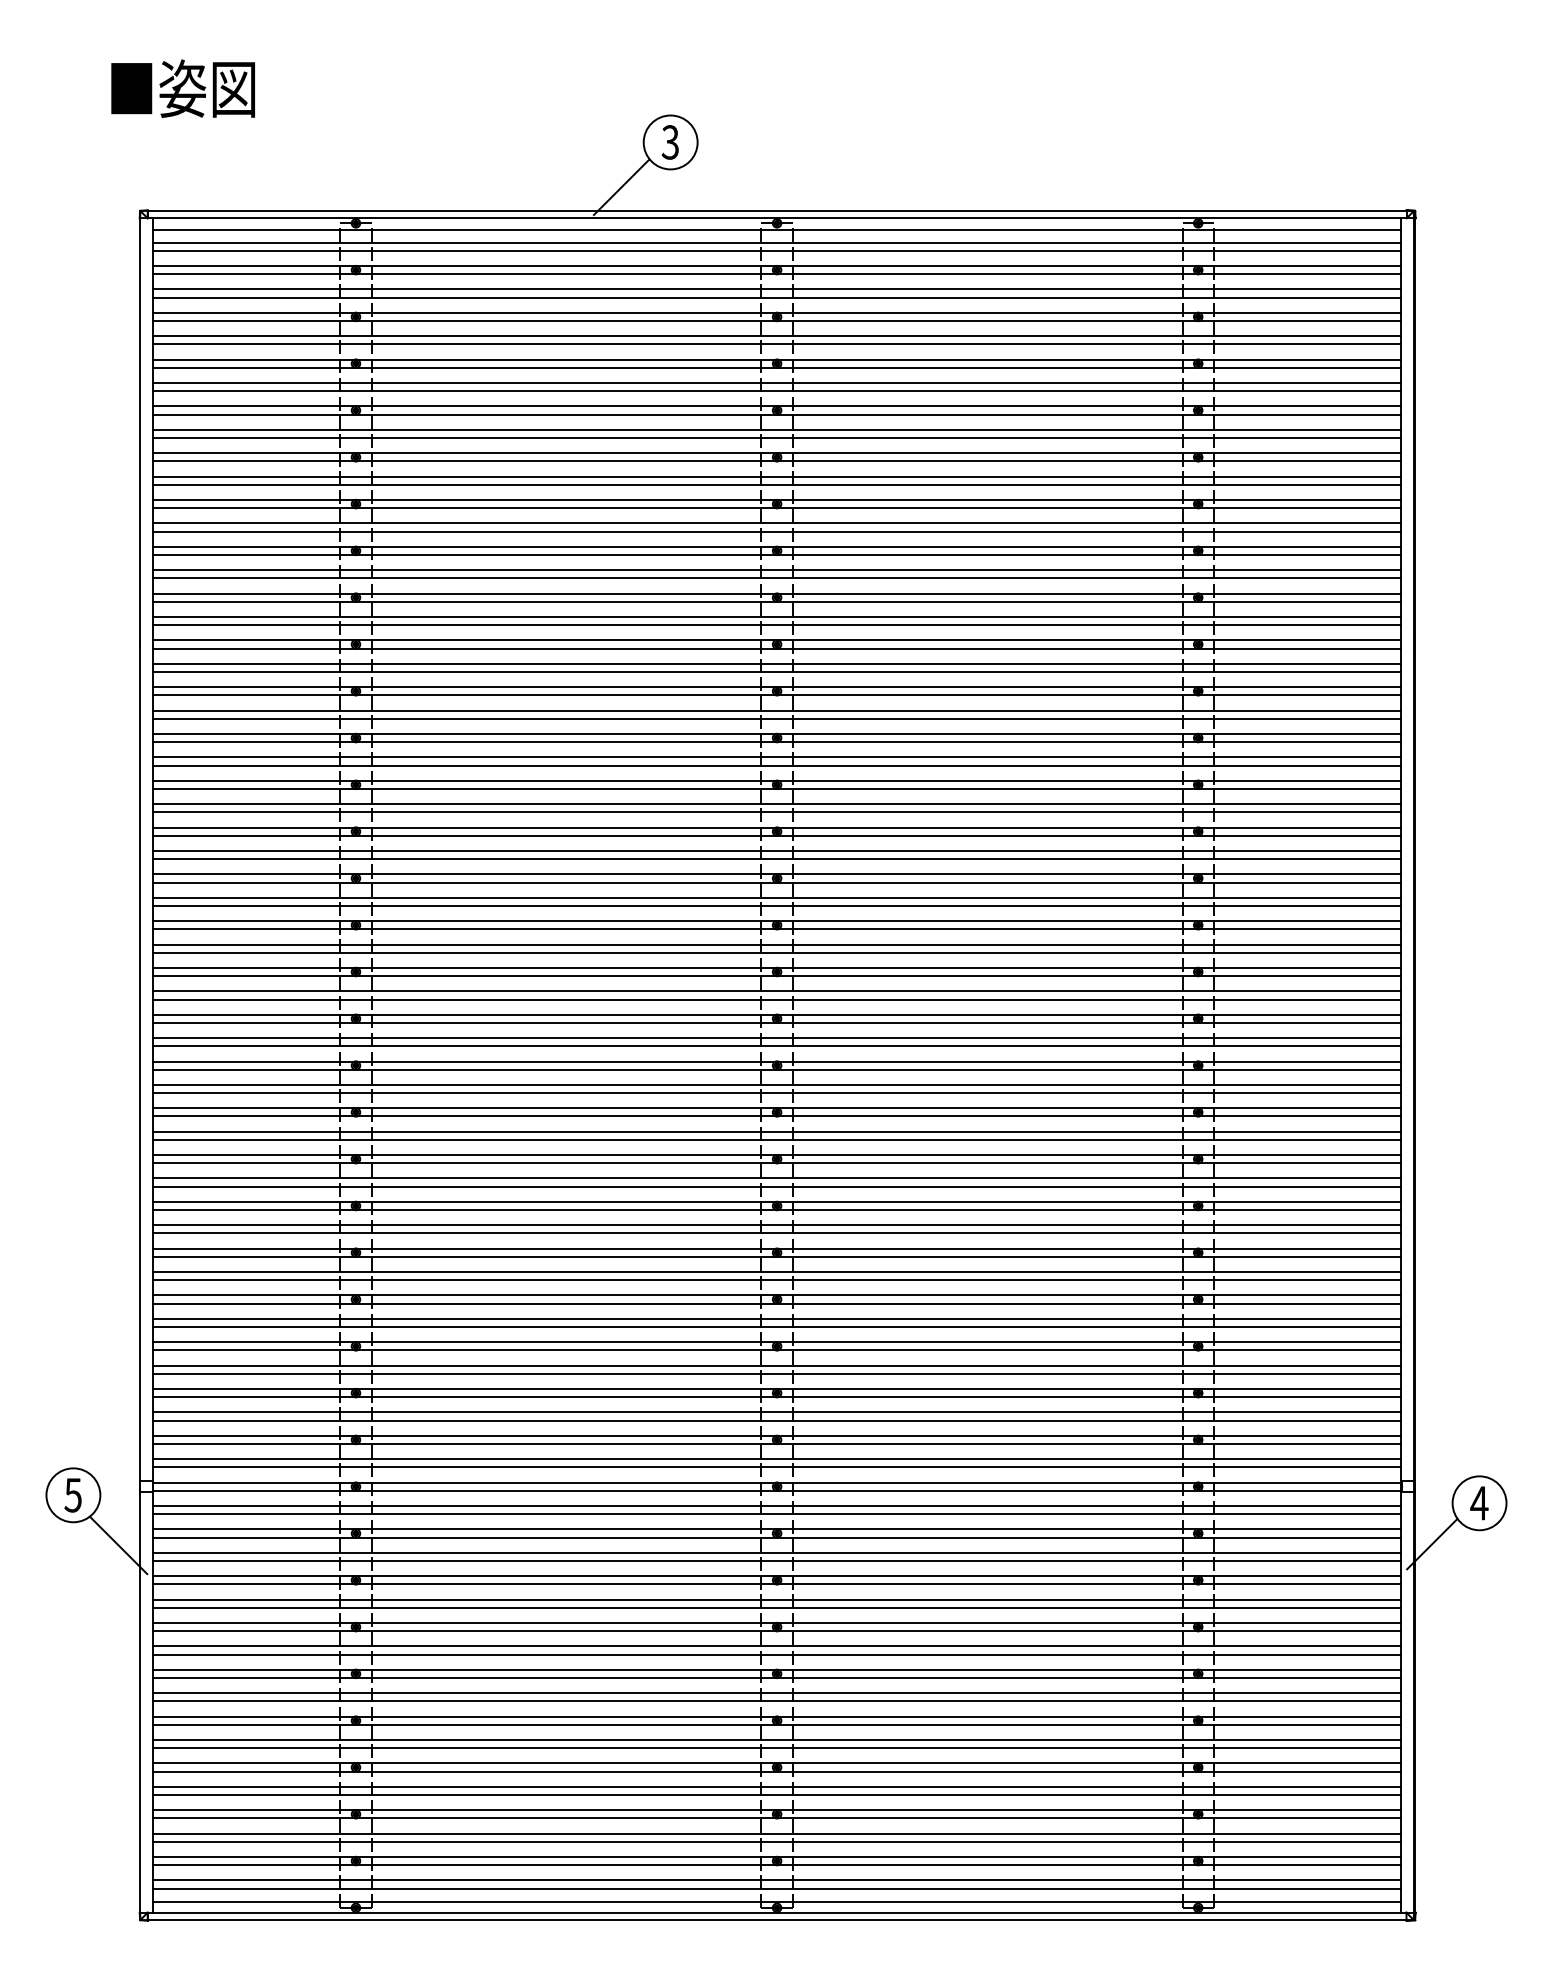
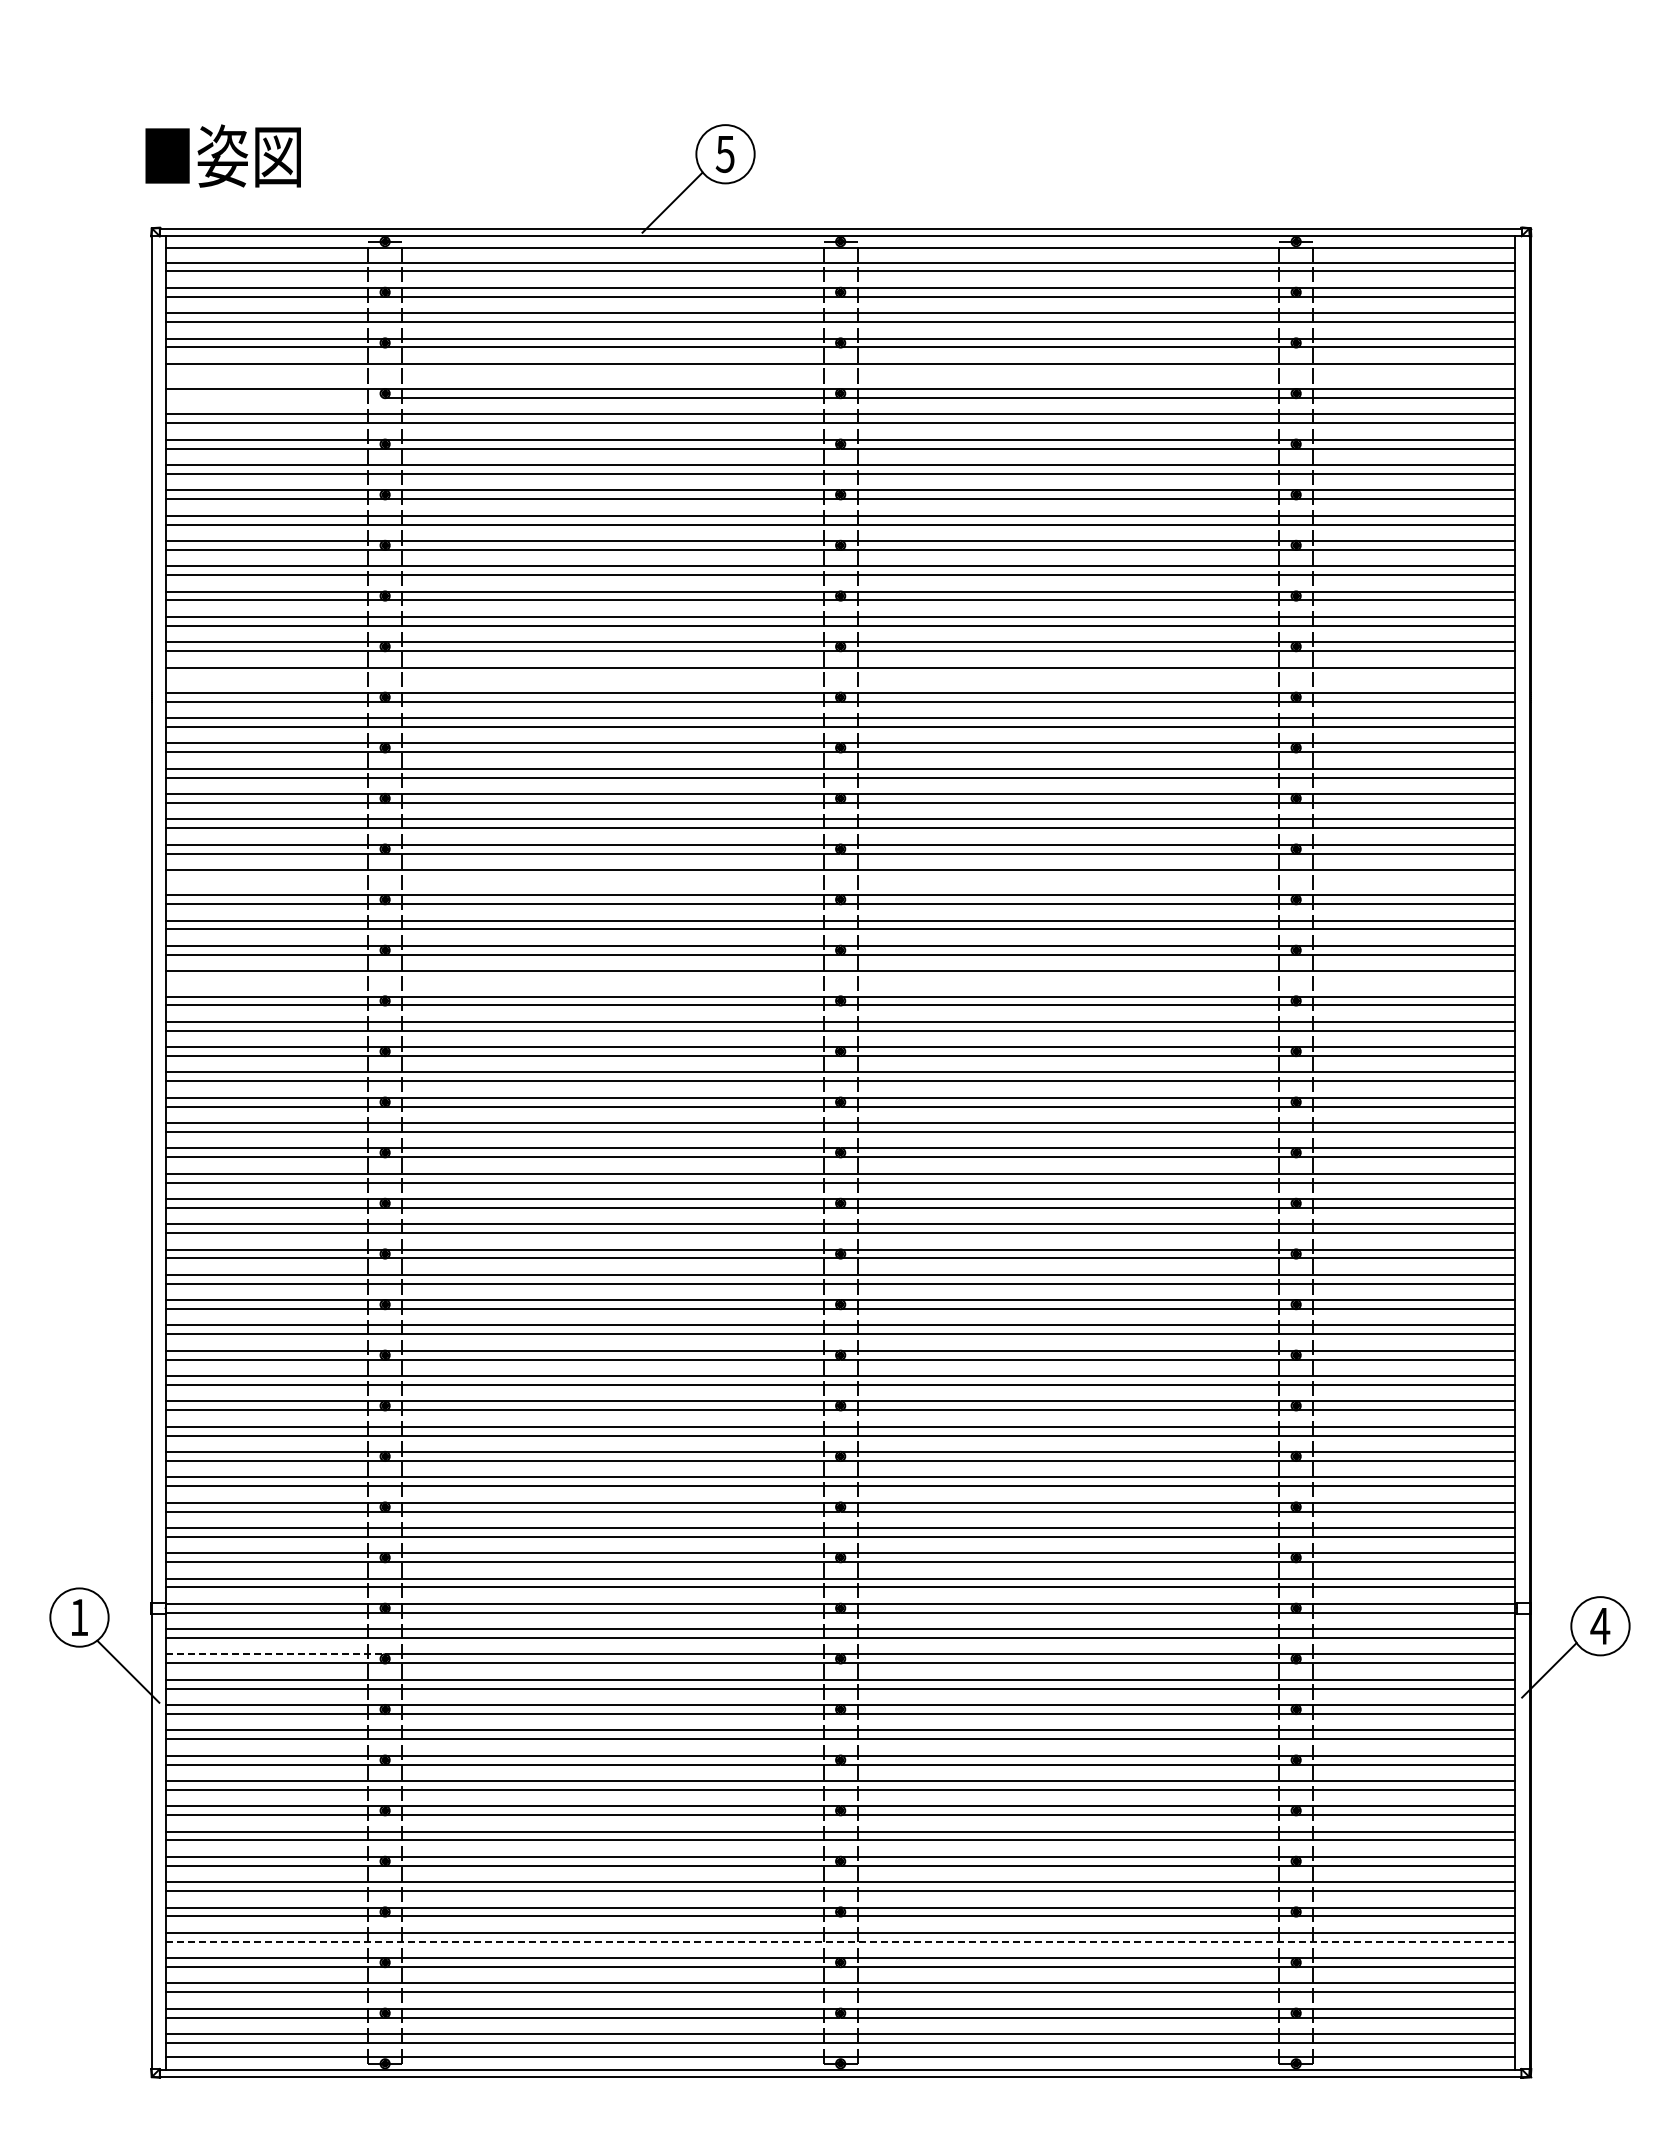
text: (182, 88) -> (222, 155), moved
text: (669, 141) -> (724, 153), 3 -> 5
line: (776, 344) -> (840, 372), removed
line: (253, 368) -> (274, 398), removed
line: (776, 625) -> (840, 676), removed
line: (776, 812) -> (840, 878), removed
line: (776, 906) -> (840, 980), removed
text: (72, 1495) -> (78, 1617), 5 -> 1
line: (253, 1529) -> (274, 1654), solid -> dashed
line: (776, 1794) -> (840, 1941), solid -> dashed

